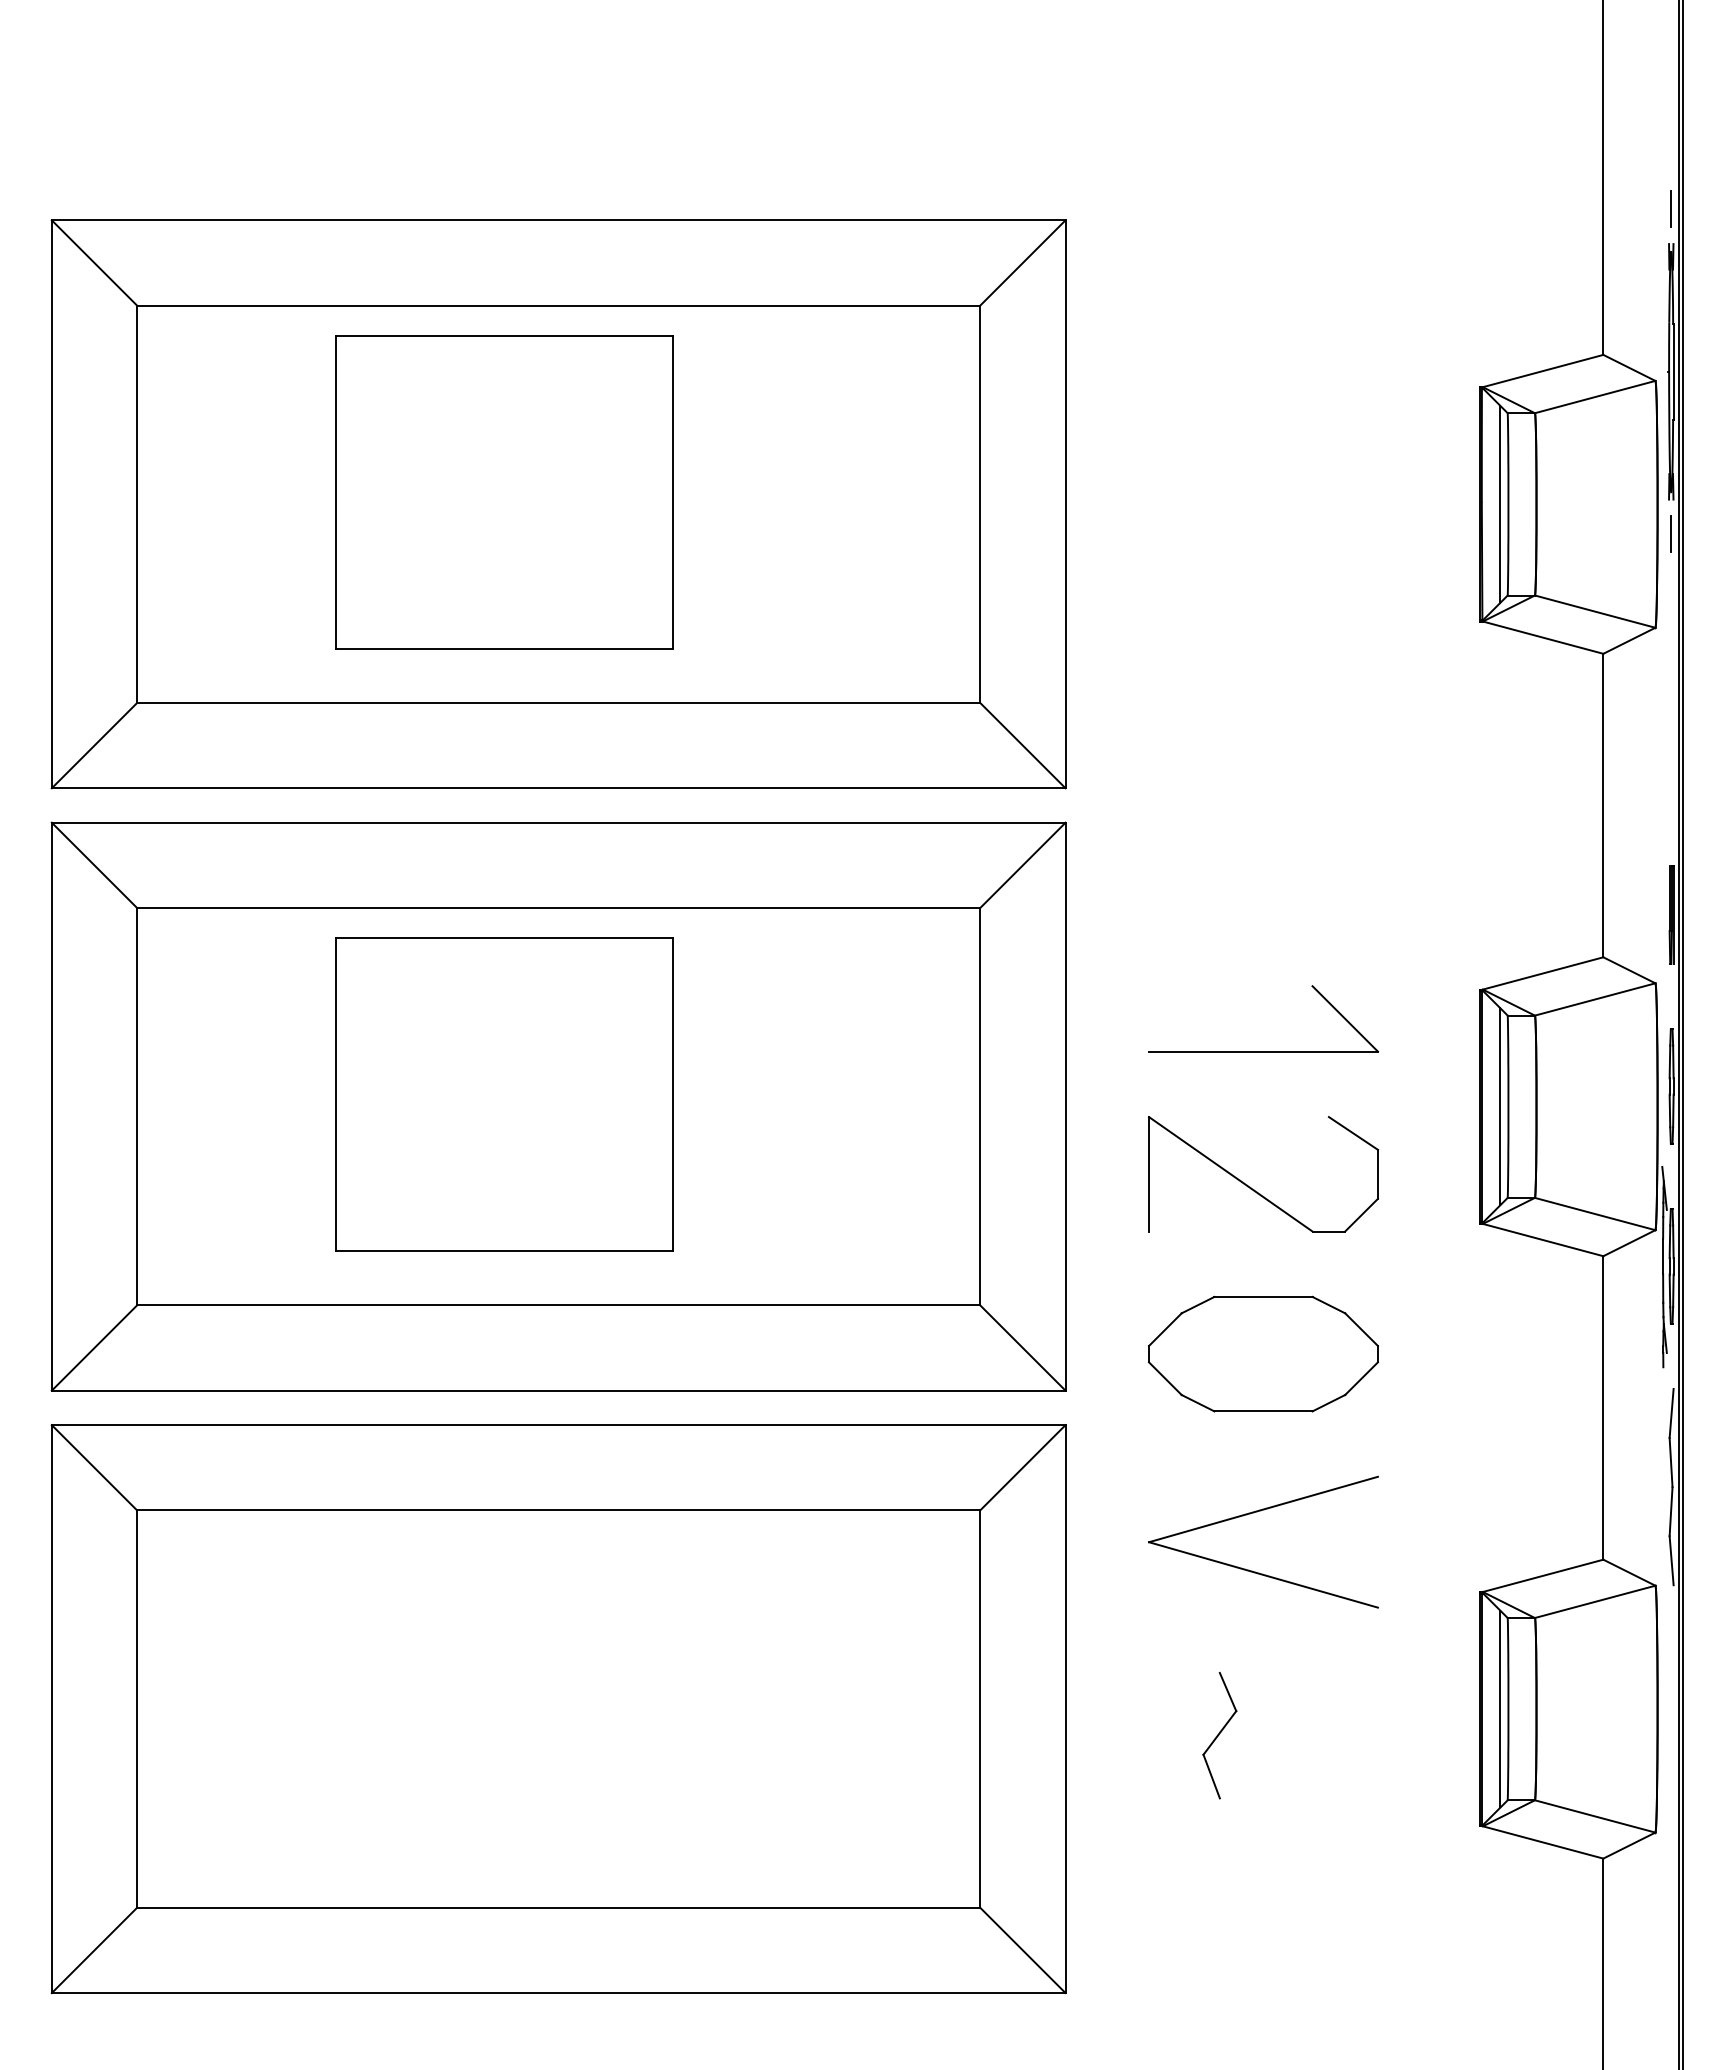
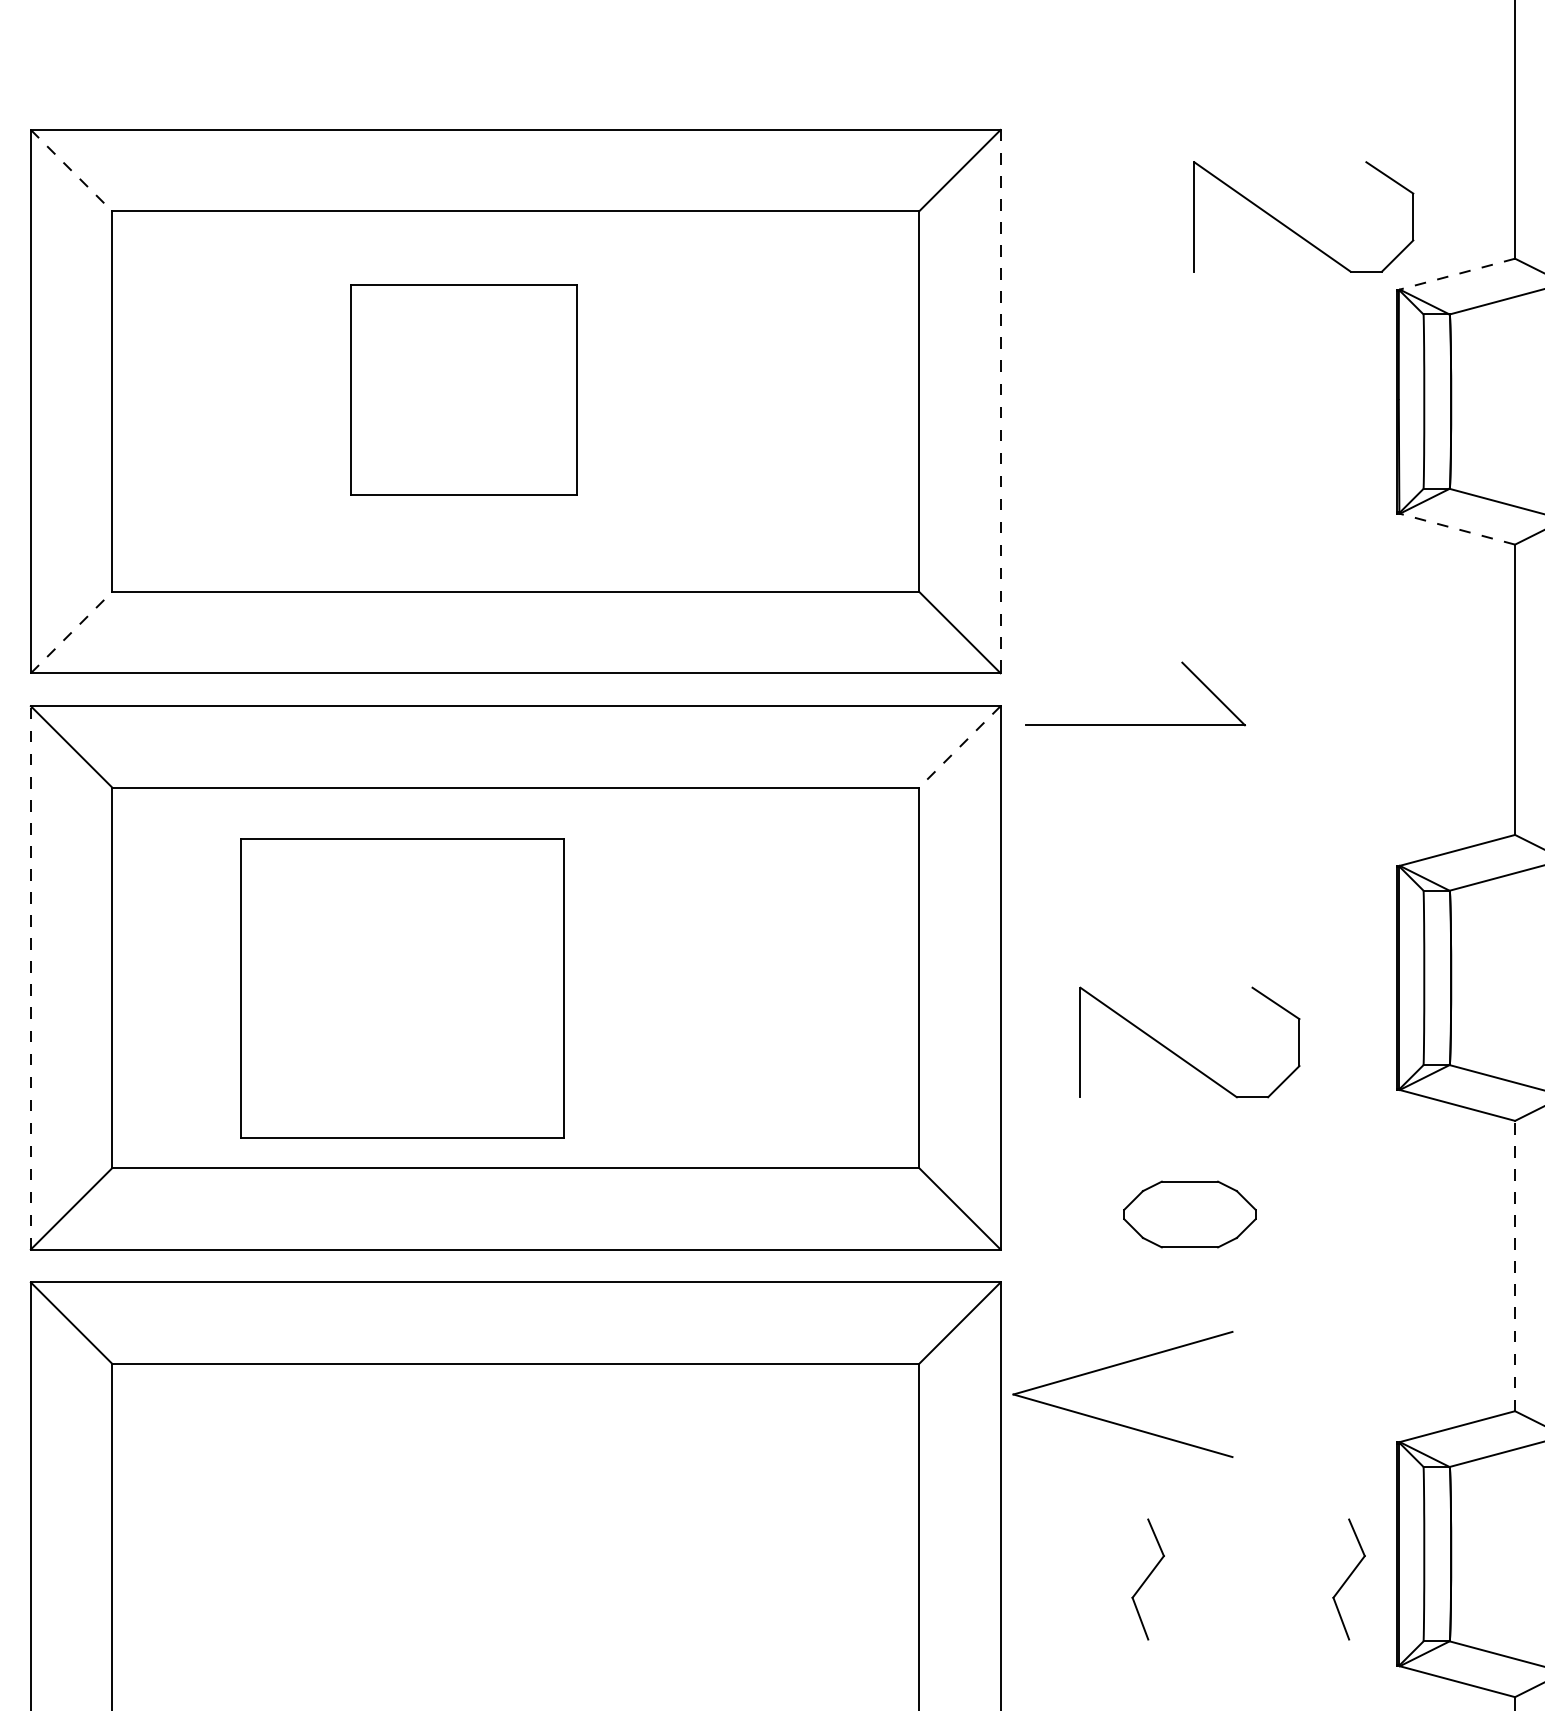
line: (94, 263) -> (71, 171), solid -> dashed
part: (1373, 326) -> (1295, 231), added
line: (1542, 371) -> (1456, 274), solid -> dashed
part: (504, 492) -> (463, 390), size x0.7
line: (1500, 503) -> (1416, 400), removed
line: (1065, 504) -> (1000, 401), solid -> dashed
line: (1542, 637) -> (1456, 529), solid -> dashed
line: (94, 745) -> (71, 632), solid -> dashed
line: (1022, 865) -> (959, 747), solid -> dashed
part: (1263, 1051) -> (1135, 725), moved
part: (504, 1094) -> (402, 988), moved
line: (51, 1106) -> (30, 977), solid -> dashed
line: (1500, 1106) -> (1416, 977), removed
part: (1263, 1353) -> (1189, 1213), size x0.6
line: (1603, 1407) -> (1515, 1265), solid -> dashed
part: (1257, 1512) -> (1117, 1366), moved
line: (1500, 1708) -> (1416, 1553), removed
part: (1429, 1735) -> (1348, 1579), added

